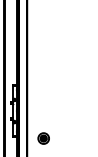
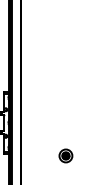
part: (43, 138) -> (65, 155), moved

